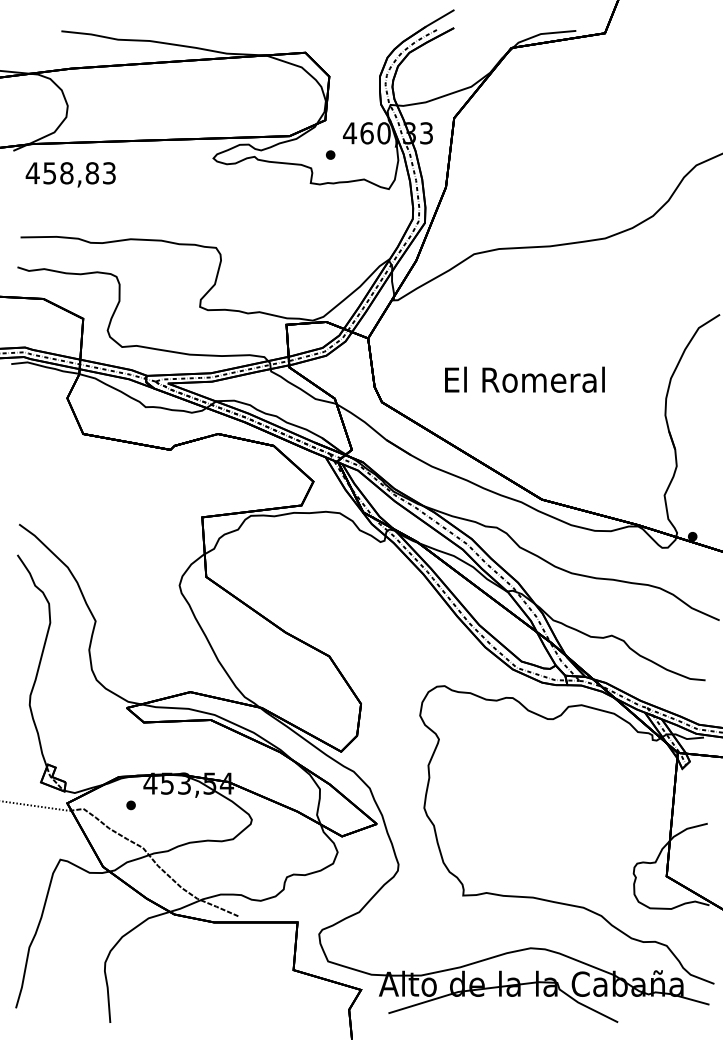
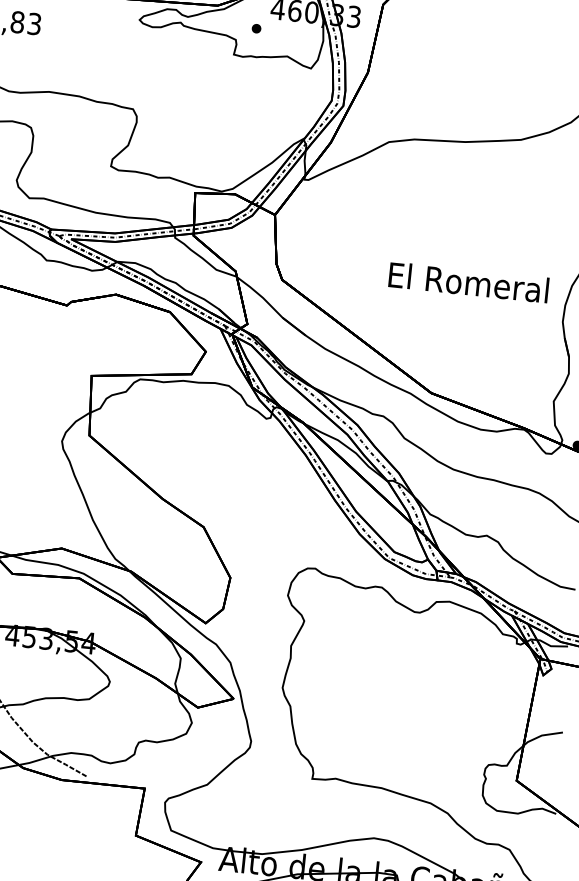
text: (524, 379) -> (468, 282), moved

